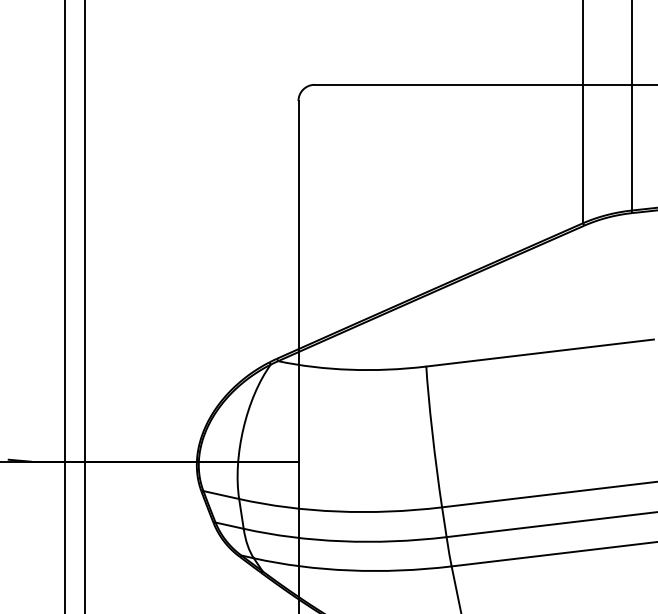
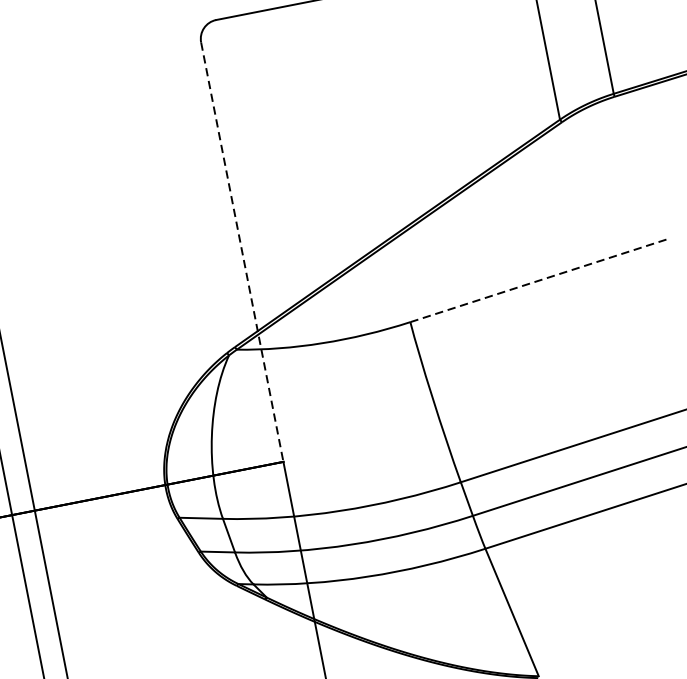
line: (298, 281) -> (242, 252), solid -> dashed
line: (540, 353) -> (540, 280), solid -> dashed

